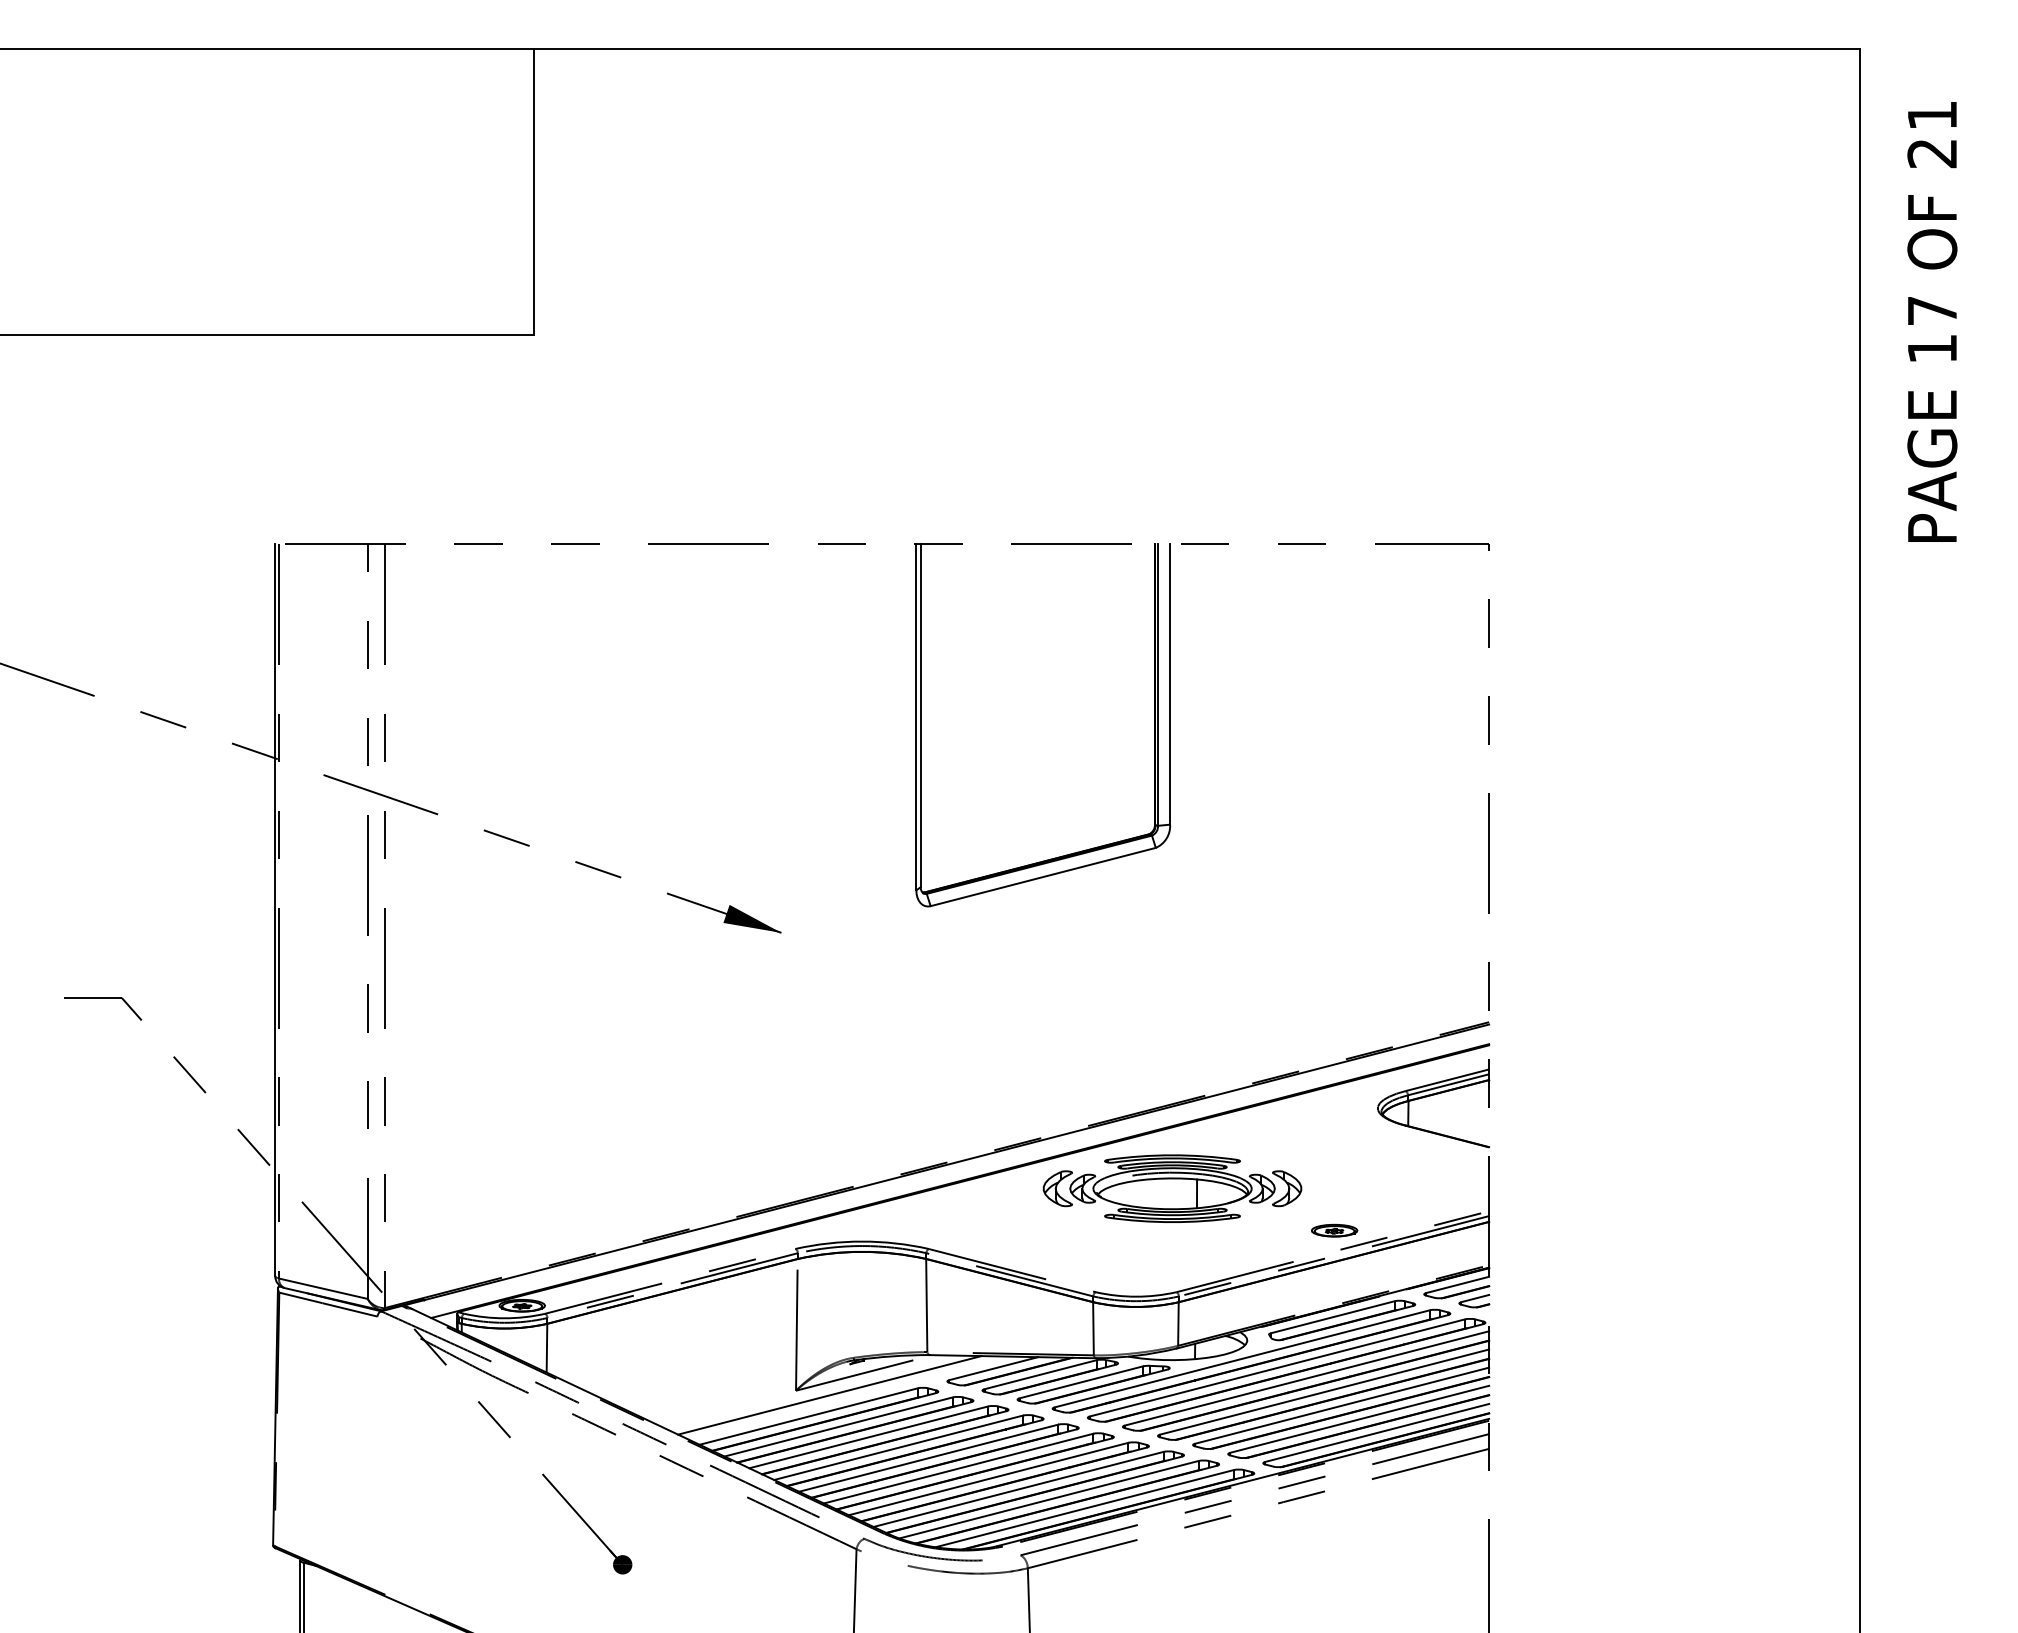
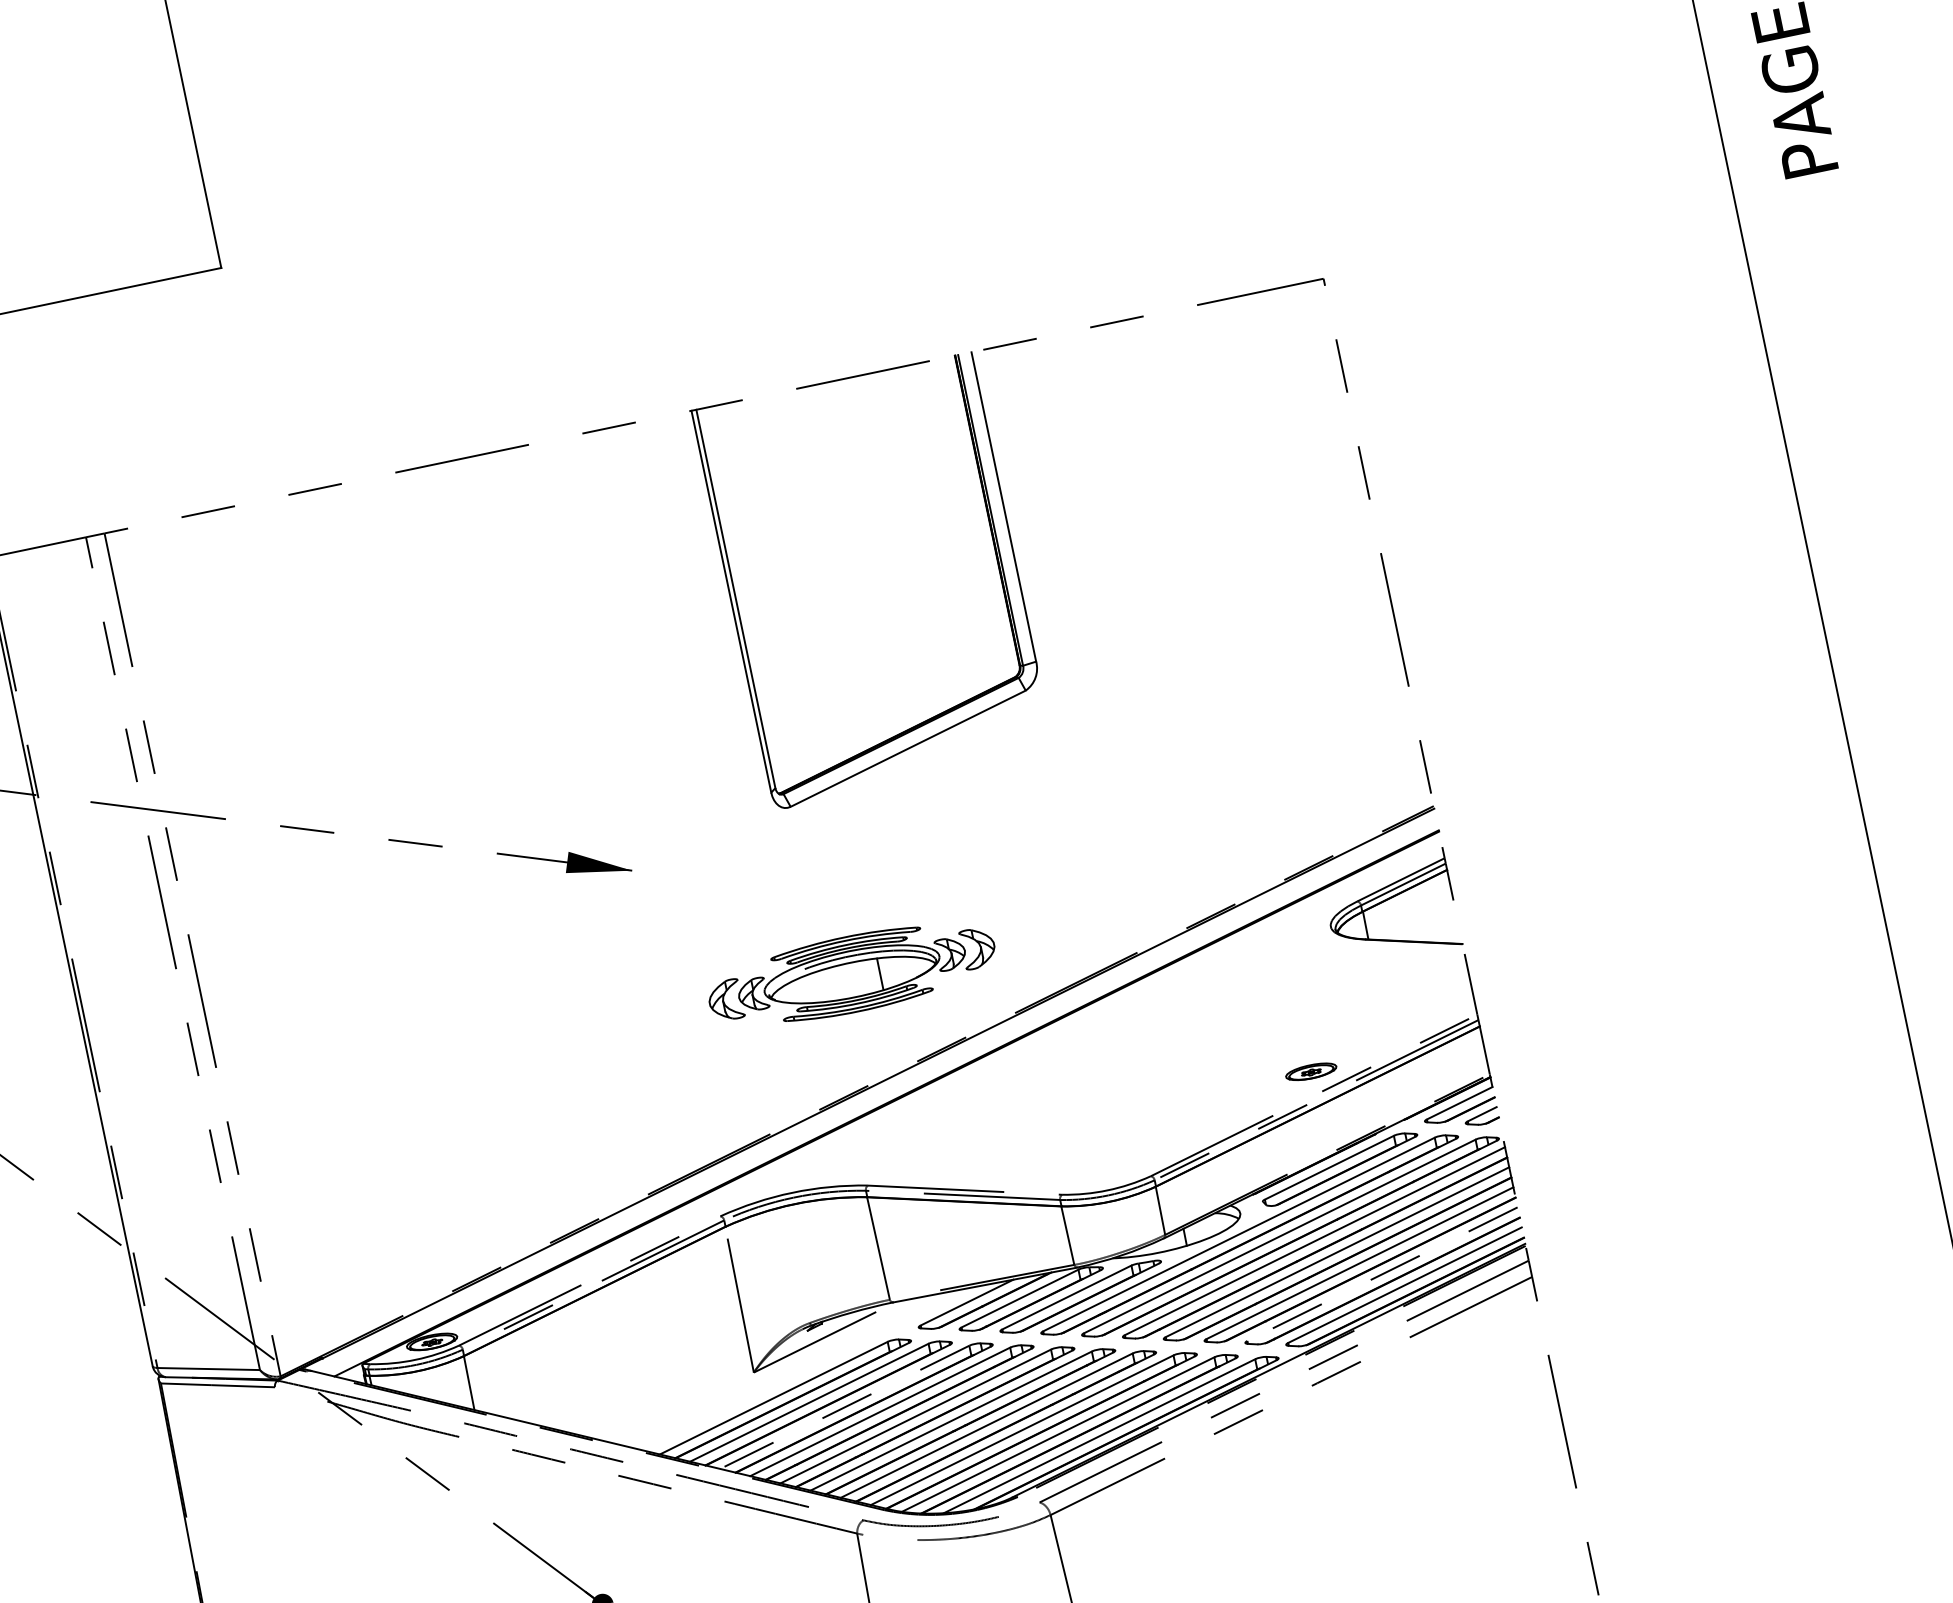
part: (1172, 1188) -> (851, 974), moved
line: (829, 1395) -> (791, 1370), removed
line: (1359, 1419) -> (1382, 1274), solid -> dashed
line: (868, 1437) -> (844, 1407), solid -> dashed

